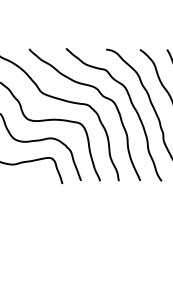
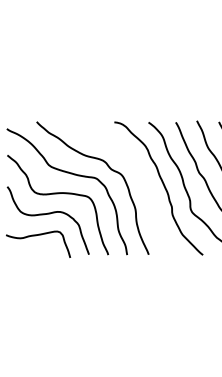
curve: (131, 104) -> (139, 177), removed

